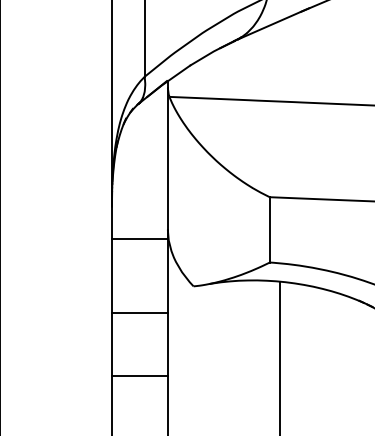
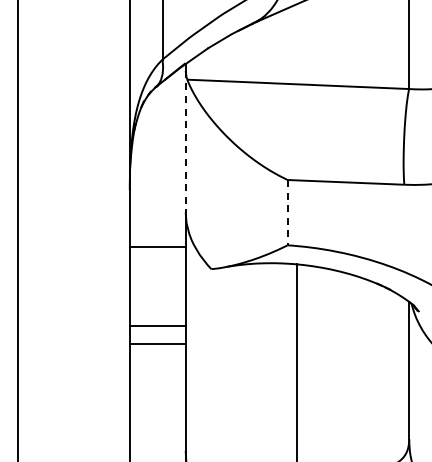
line: (167, 158) -> (185, 141), solid -> dashed
line: (269, 229) -> (287, 212), solid -> dashed
line: (139, 239) -> (157, 247), moved
line: (139, 312) -> (157, 326), moved
line: (139, 376) -> (157, 344), moved

